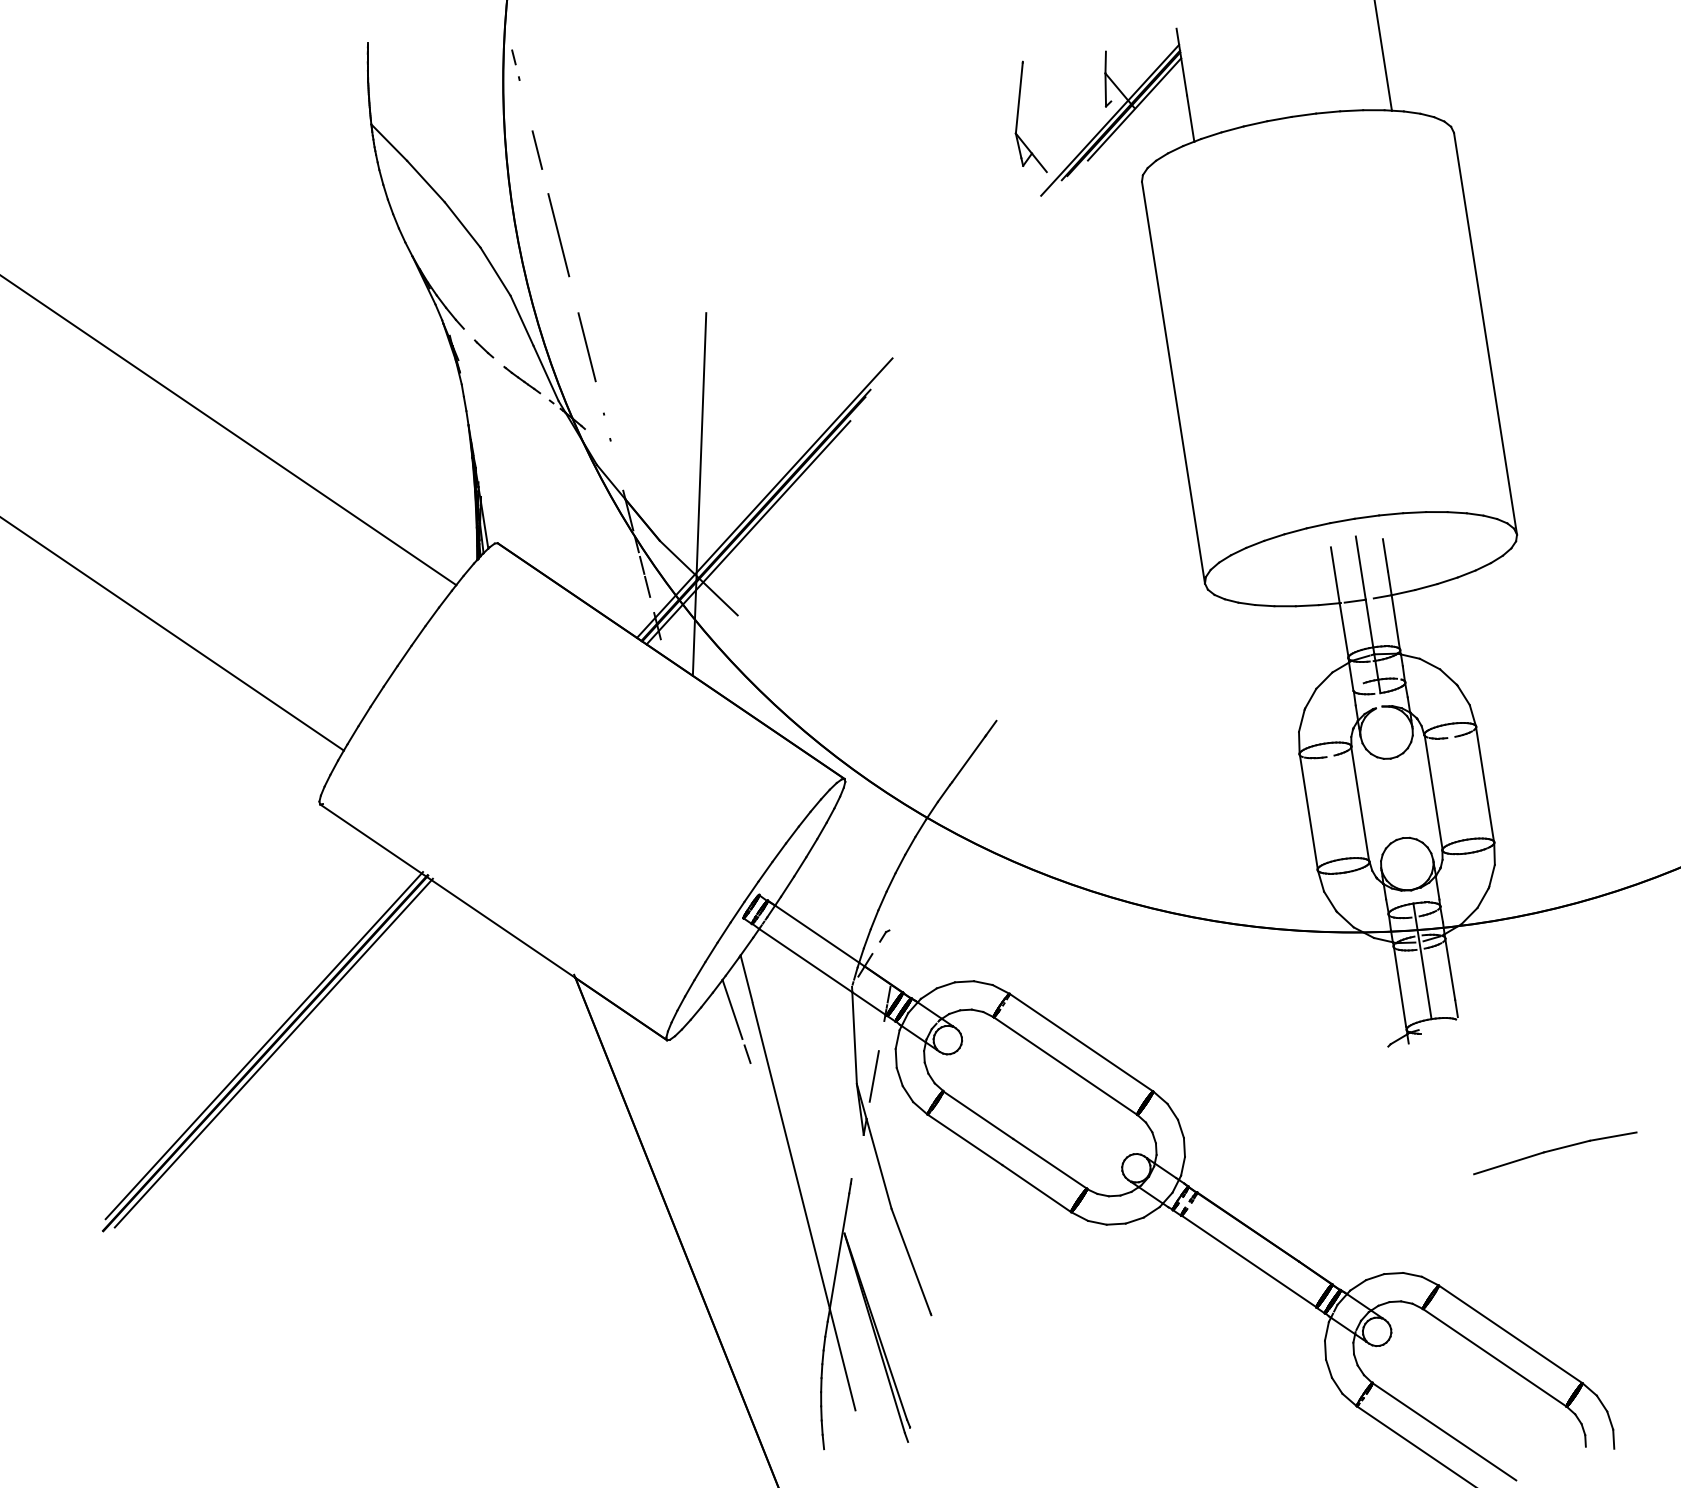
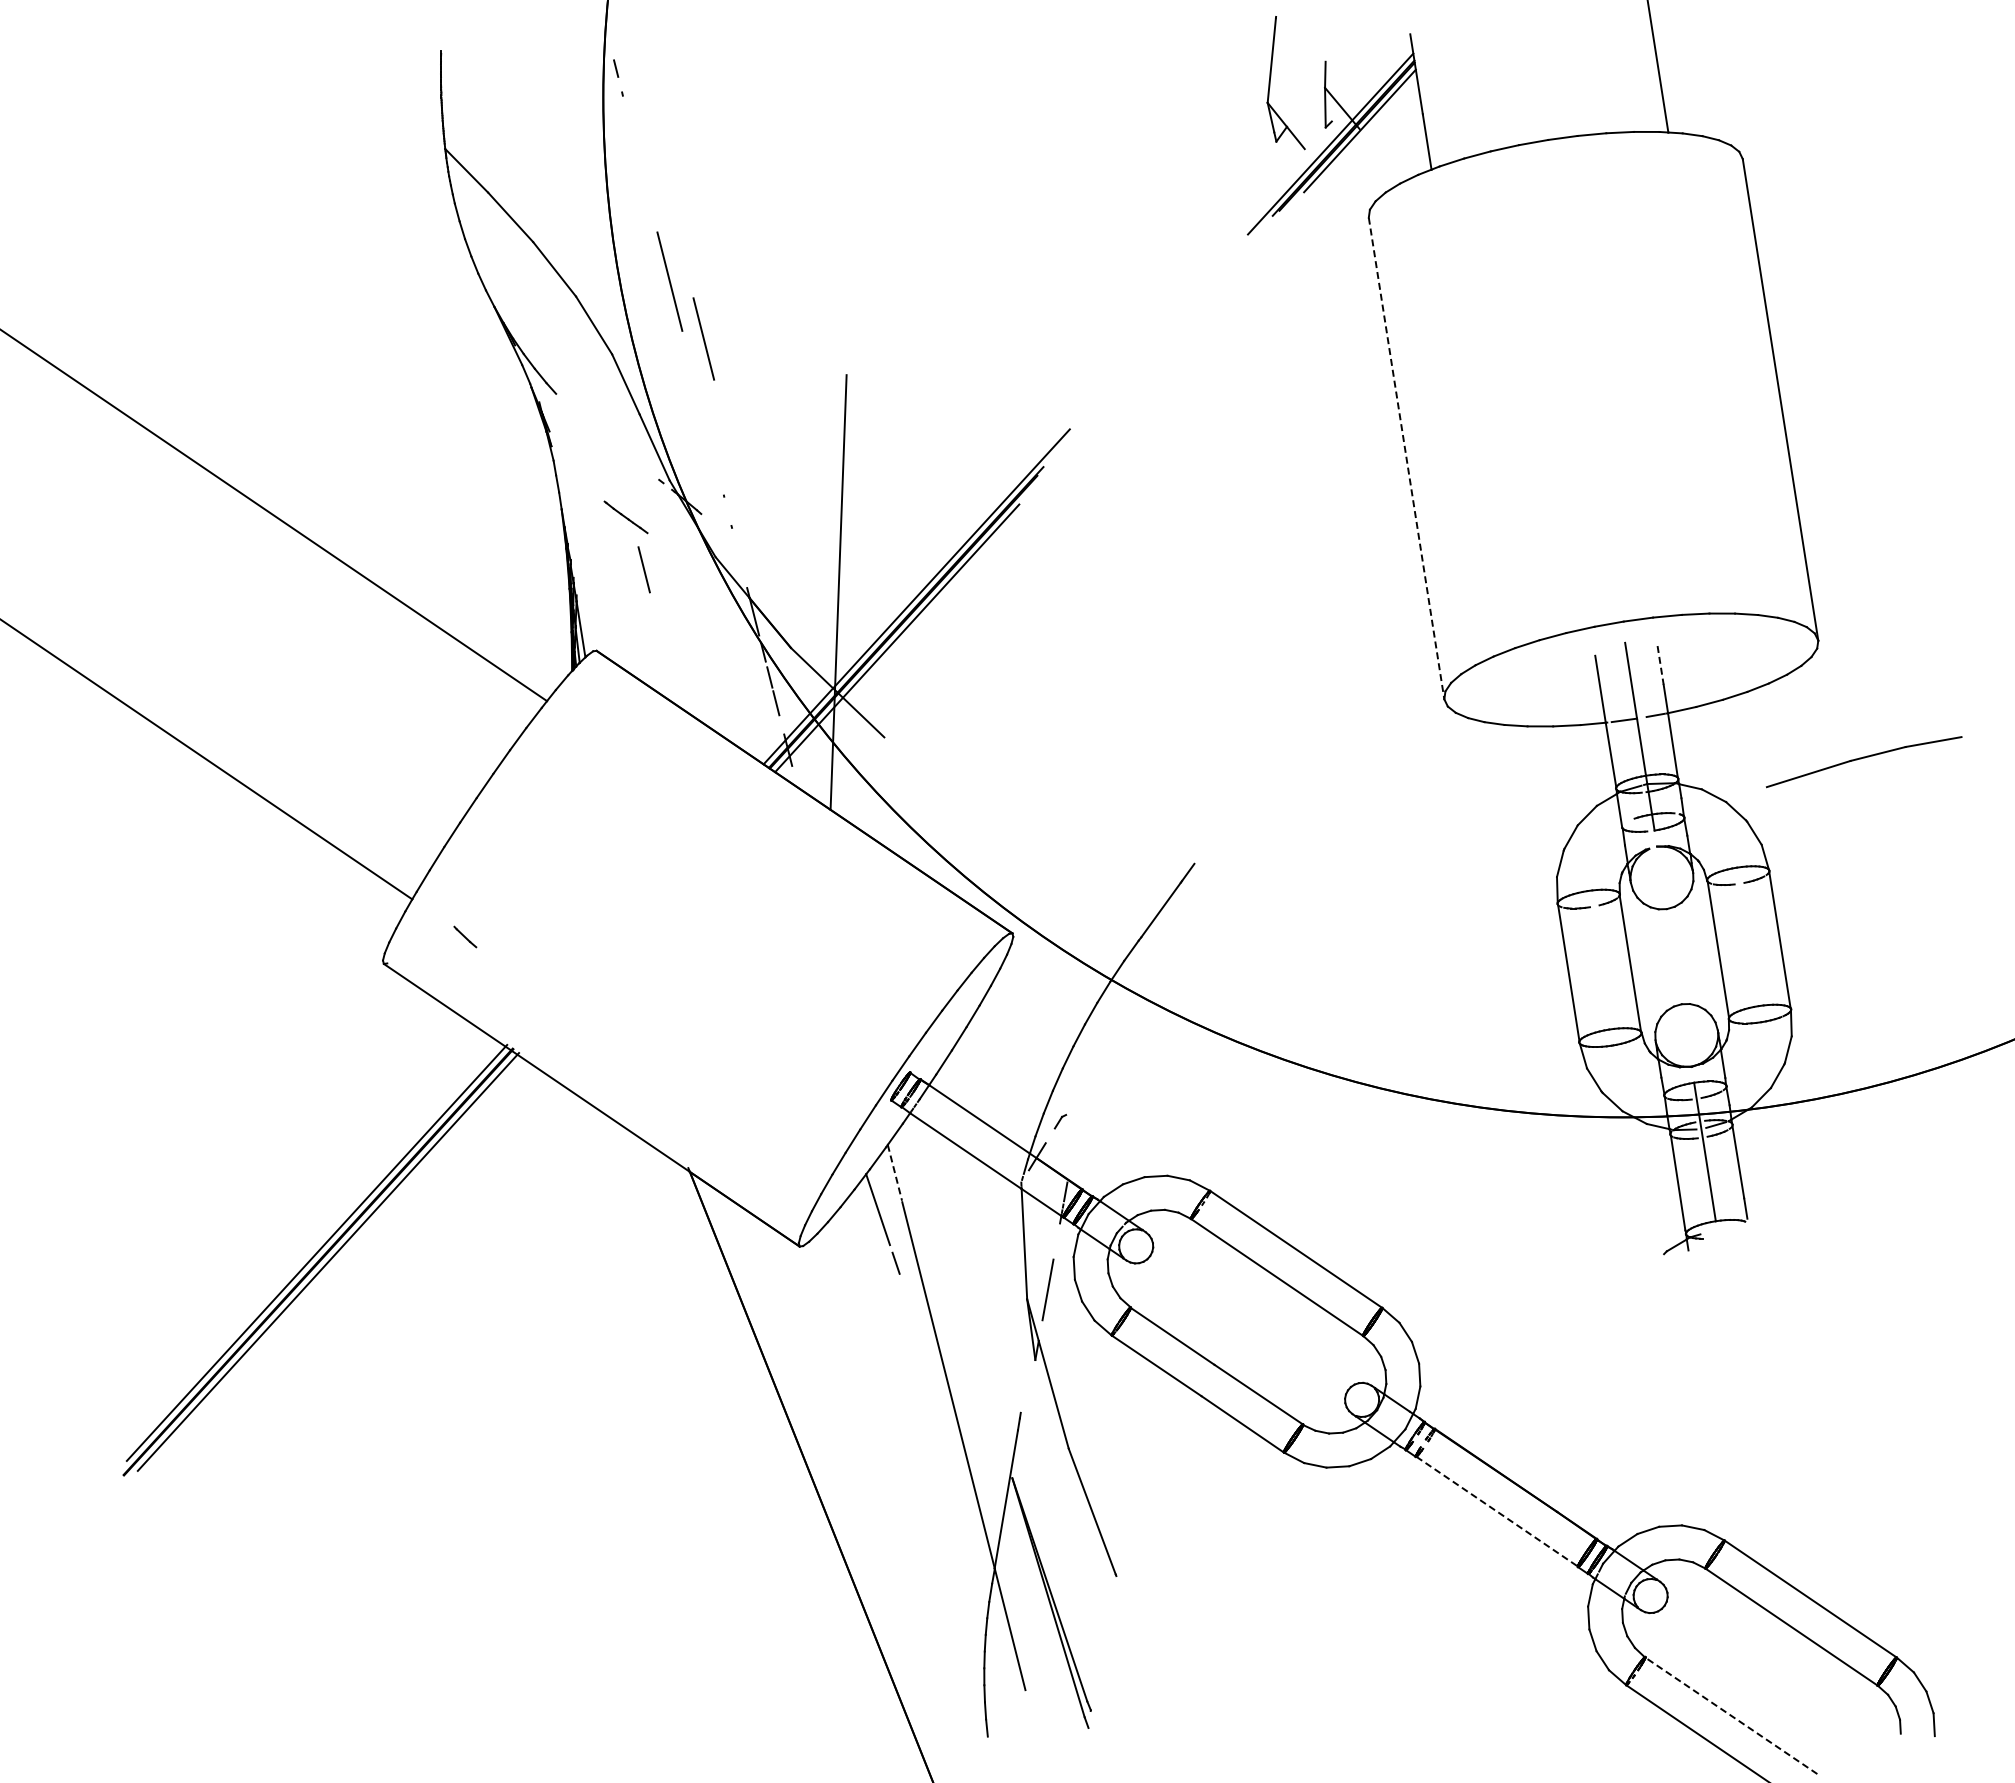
part: (1018, 117) -> (1270, 83), moved
line: (536, 149) -> (643, 569), moved
line: (586, 346) -> (703, 338), moved
line: (484, 348) -> (465, 936), moved
line: (521, 380) -> (625, 517), moved
line: (1173, 382) -> (1406, 458), solid -> dashed
line: (1385, 555) -> (1660, 665), solid -> dashed
line: (746, 978) -> (894, 1172), solid -> dashed
part: (1555, 1153) -> (1864, 762), moved
line: (1249, 1261) -> (1497, 1511), solid -> dashed
line: (1444, 1431) -> (1731, 1715), solid -> dashed

